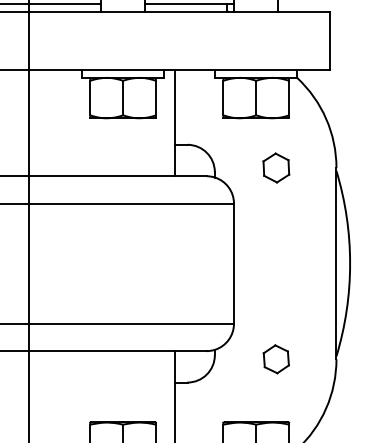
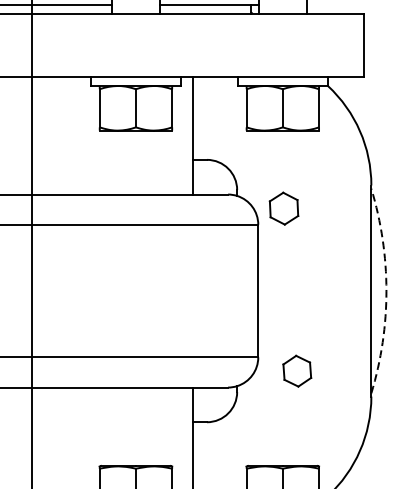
part: (276, 167) -> (284, 208), moved
arc: (350, 263) -> (386, 290), solid -> dashed
part: (275, 359) -> (296, 371), moved

